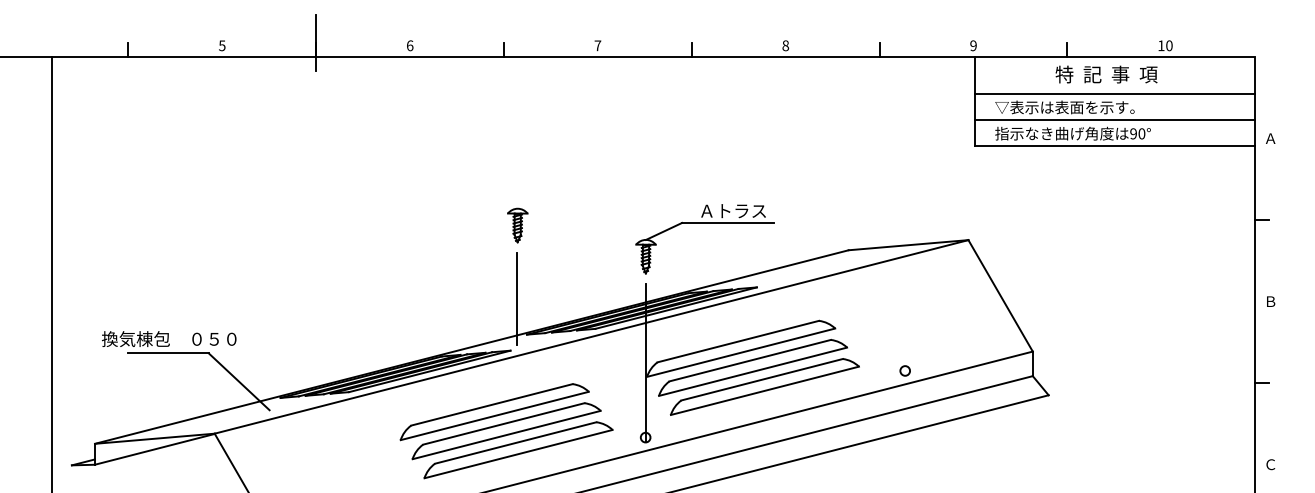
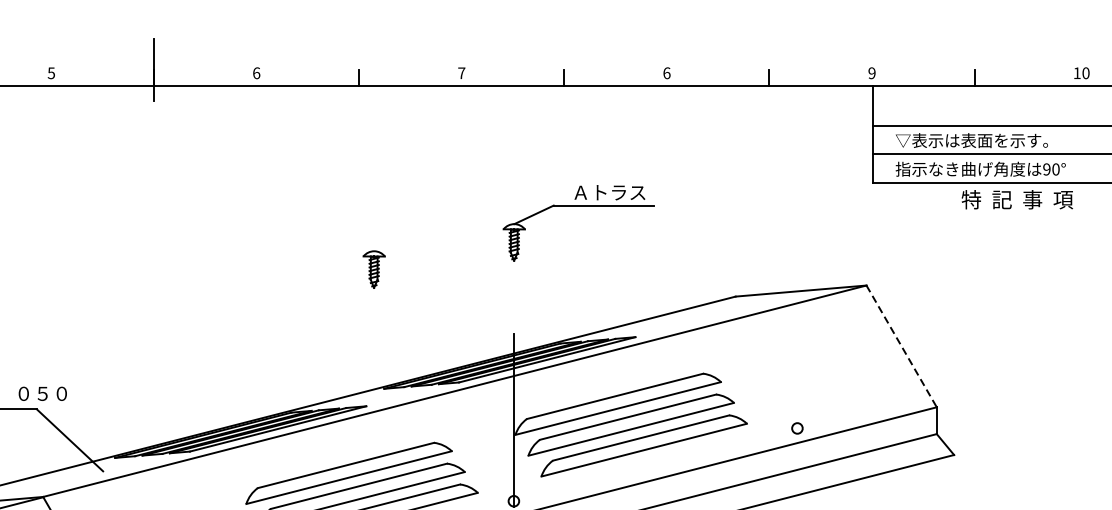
text: (785, 45) -> (666, 72), 8 -> 6
text: (1106, 74) -> (1017, 199), moved
part: (704, 223) -> (578, 206), moved
line: (1000, 296) -> (901, 347), solid -> dashed
line: (517, 298) -> (373, 349), removed

